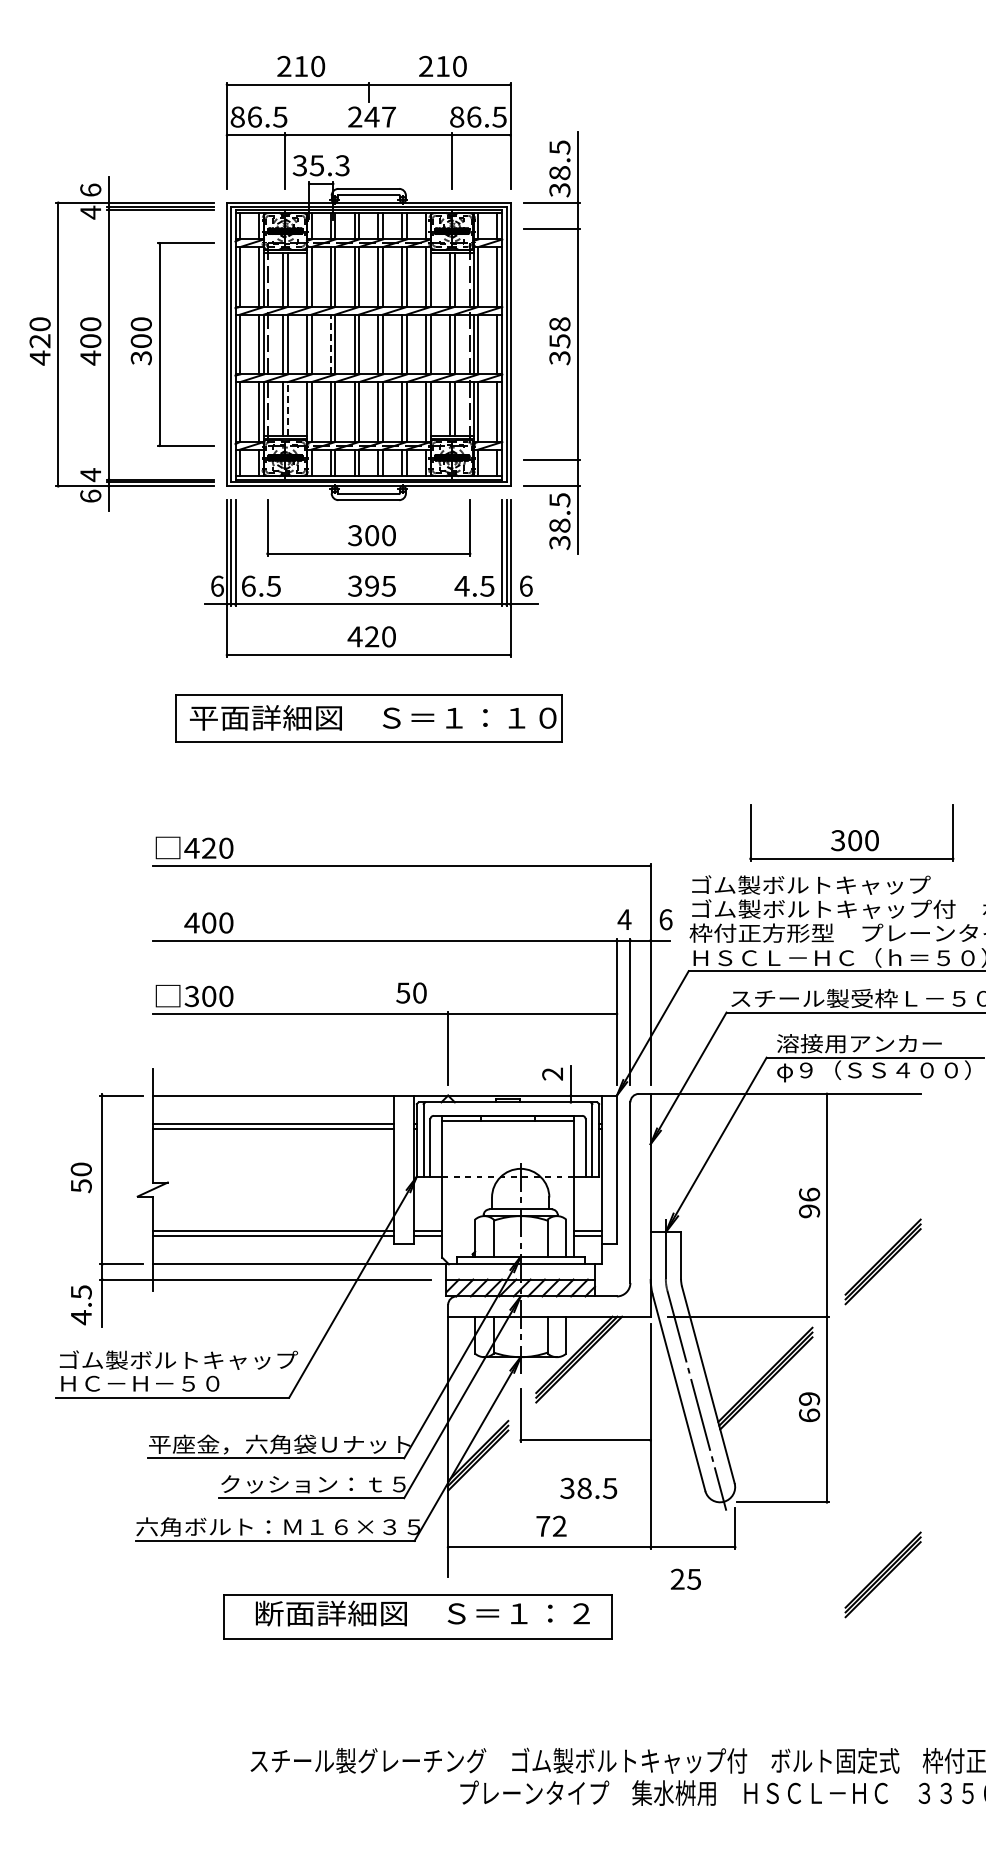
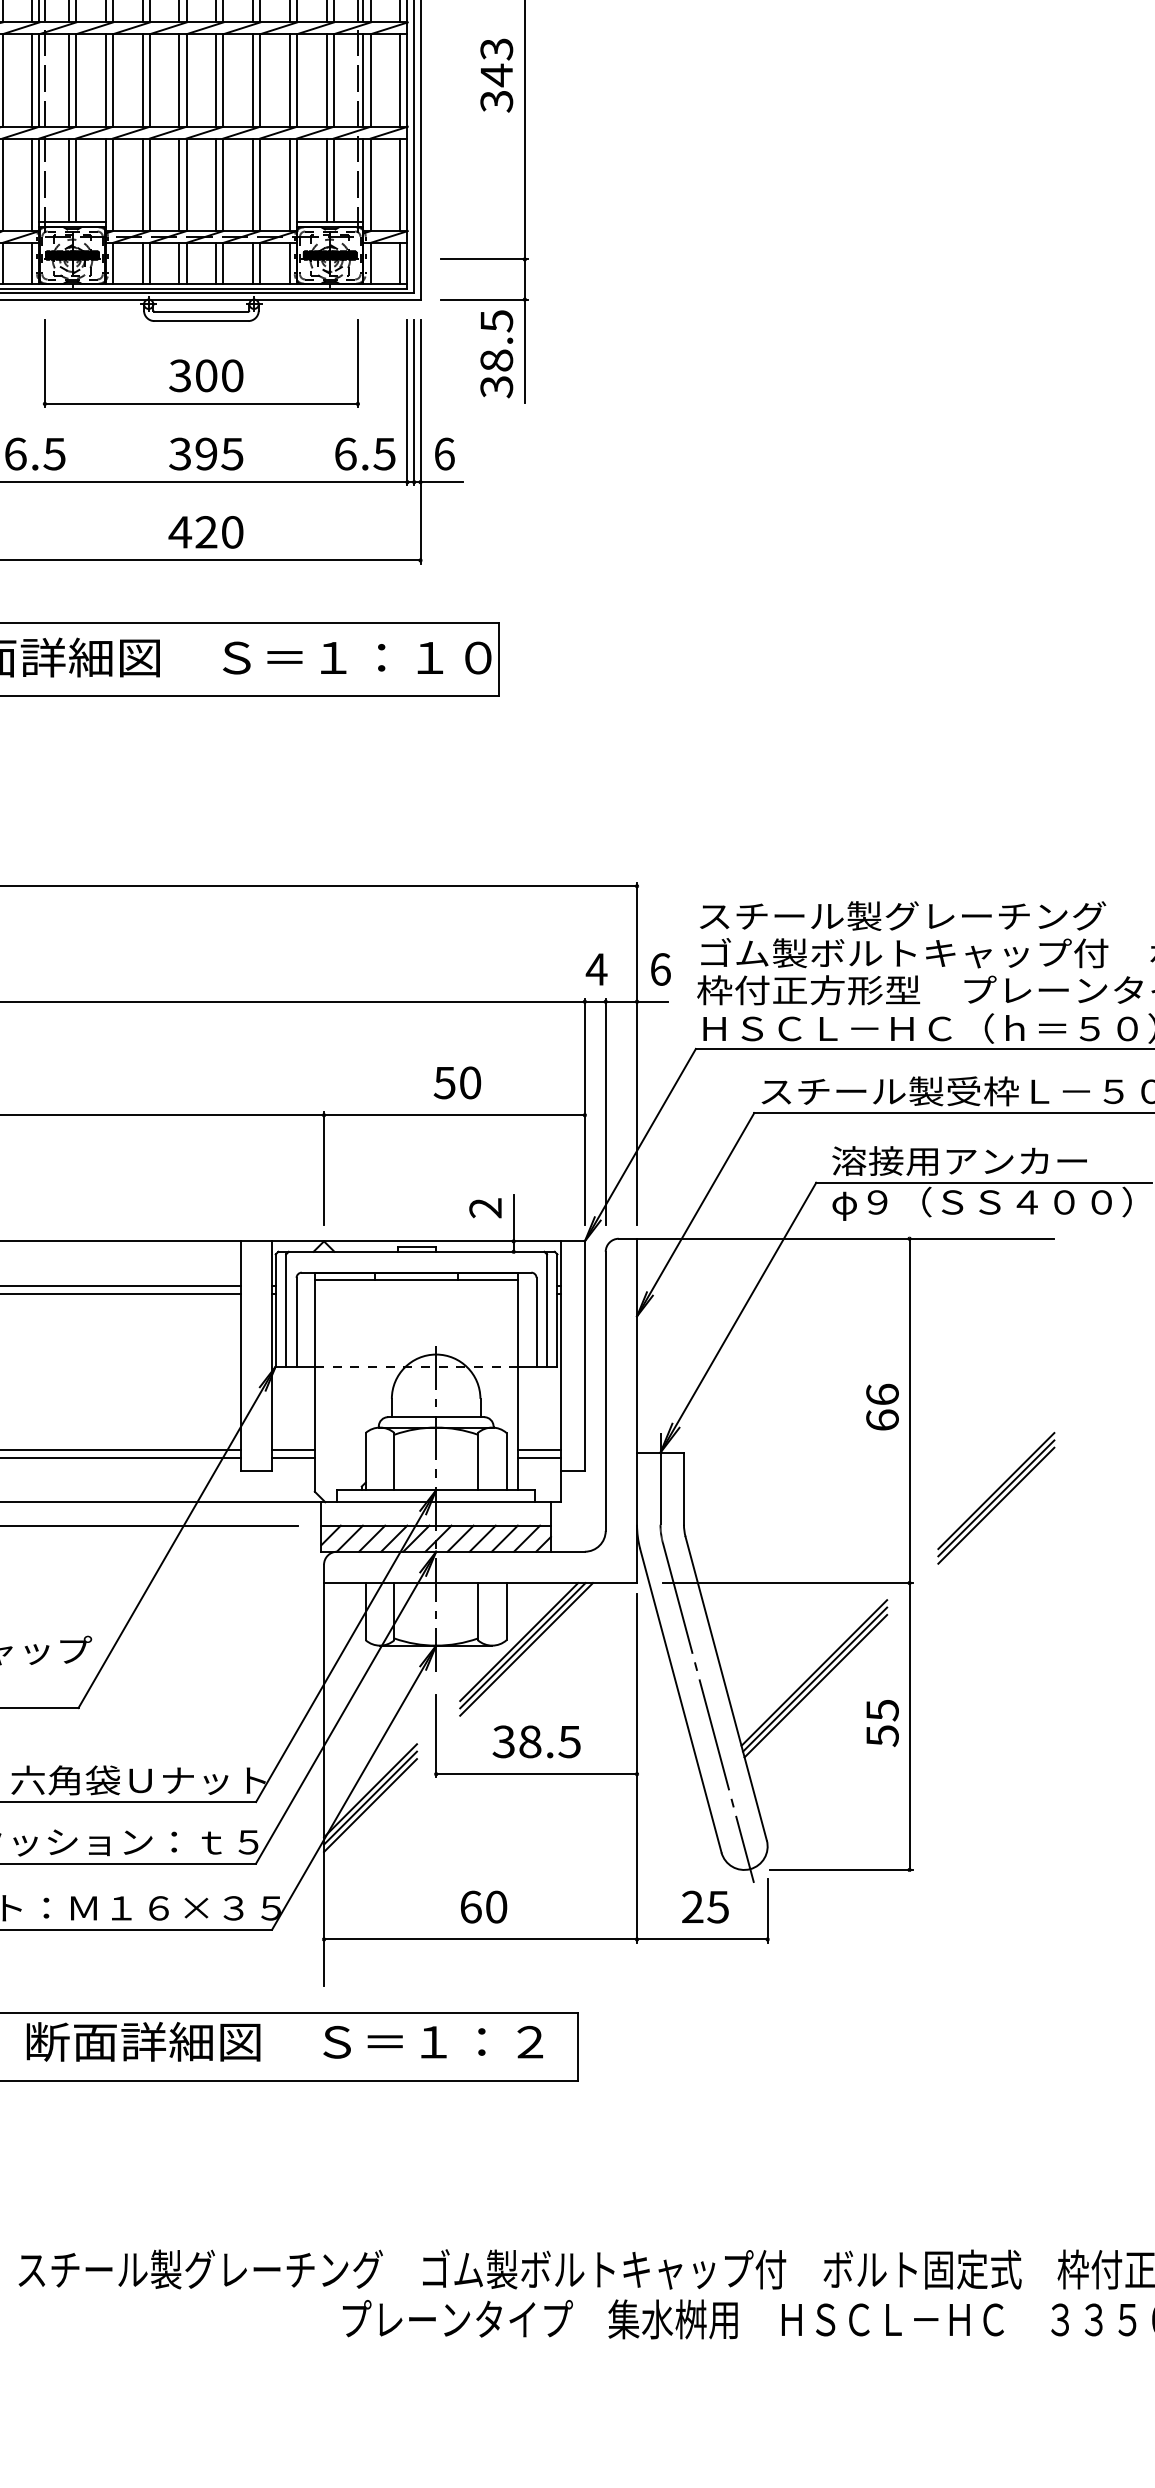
text: (559, 332) -> (496, 61), 358 -> 343
line: (330, 344) -> (142, 80), dashed -> solid
line: (287, 409) -> (75, 180), dashed -> solid
text: (461, 585) -> (344, 452), 4.5 -> 6.5
part: (851, 832) -> (947, 834), removed
text: (822, 884) -> (902, 915), ゴム製ボルトキャップ -> スチール製グレーチング
text: (411, 992) -> (457, 1081), moved
text: (809, 1211) -> (882, 1420), 96 -> 66
text: (809, 1407) -> (882, 1723), 69 -> 55
text: (588, 1487) -> (536, 1740), moved
text: (551, 1525) -> (483, 1905), 72 -> 60
part: (882, 1574) -> (995, 1981), removed
text: (685, 1578) -> (704, 1905), moved

